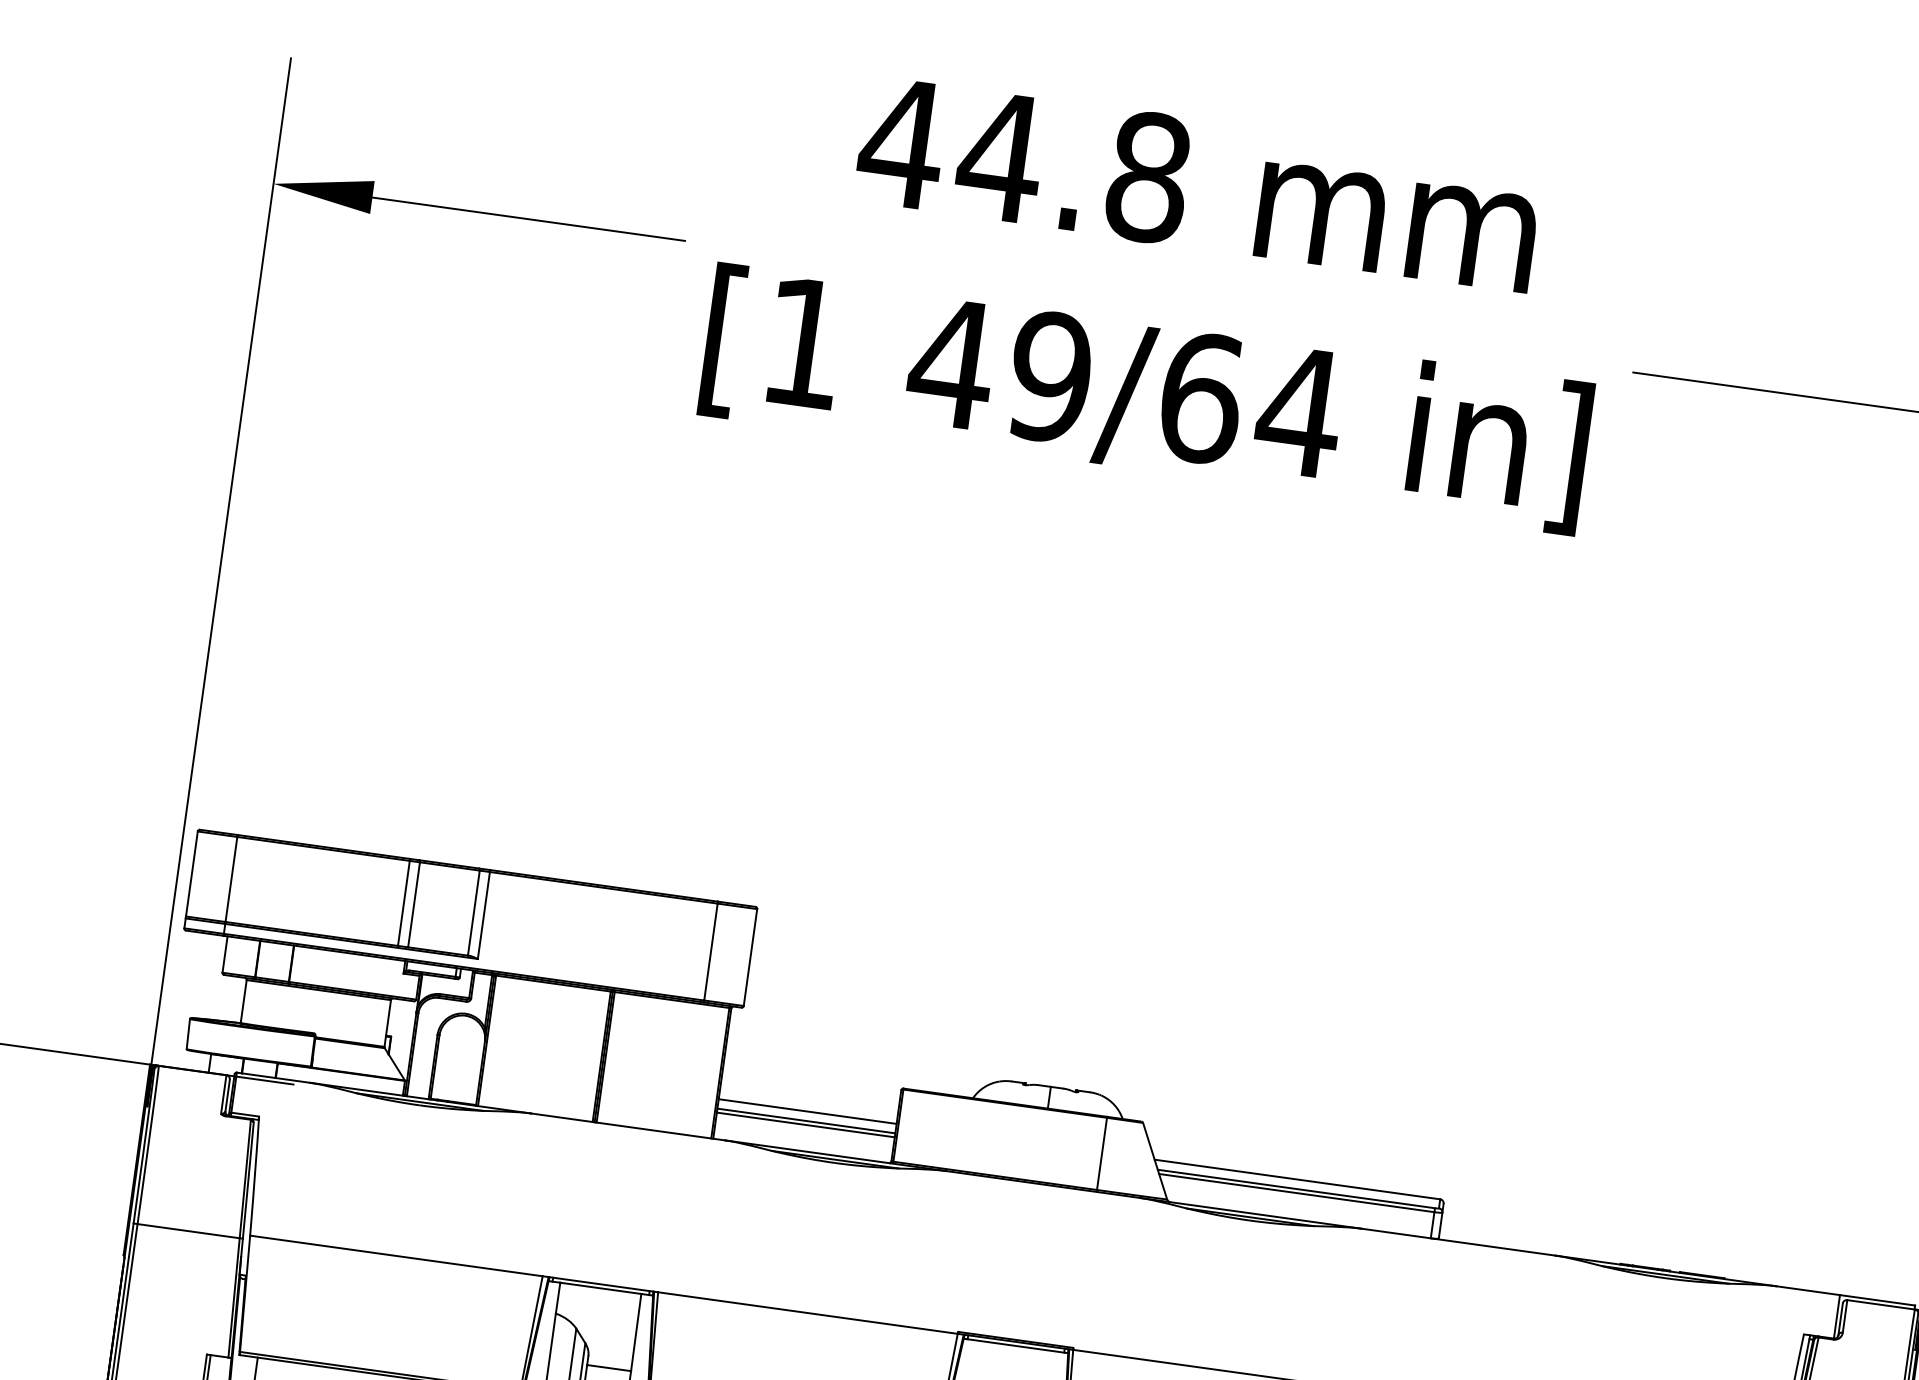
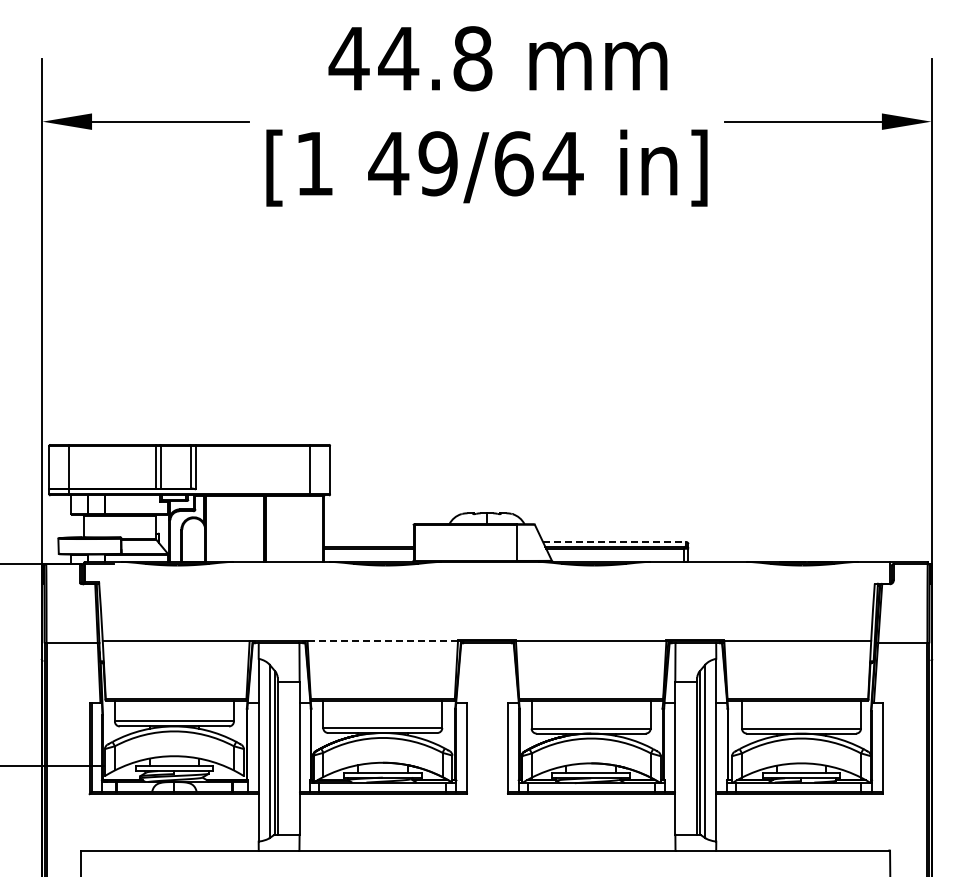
line: (806, 1112) -> (368, 542), removed
line: (1296, 1180) -> (614, 542), solid -> dashed
line: (807, 1313) -> (382, 641), solid -> dashed

